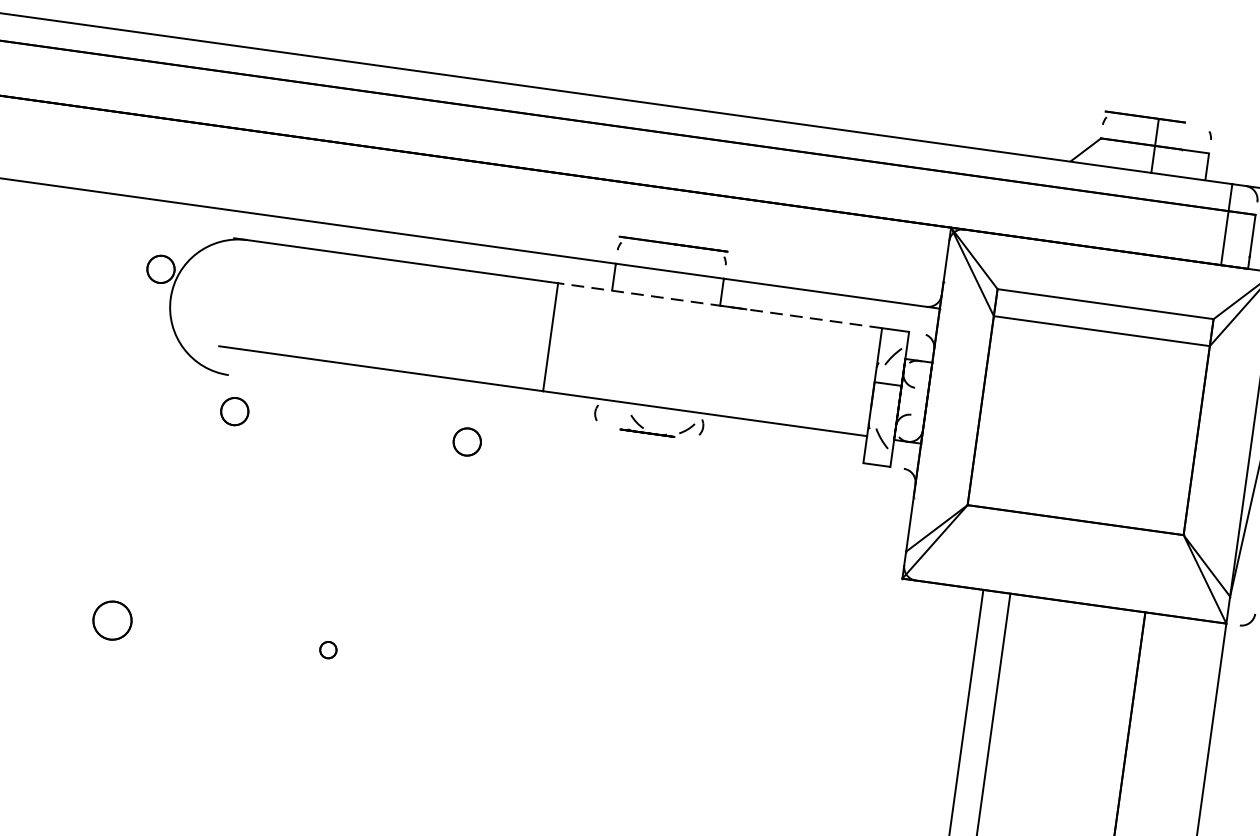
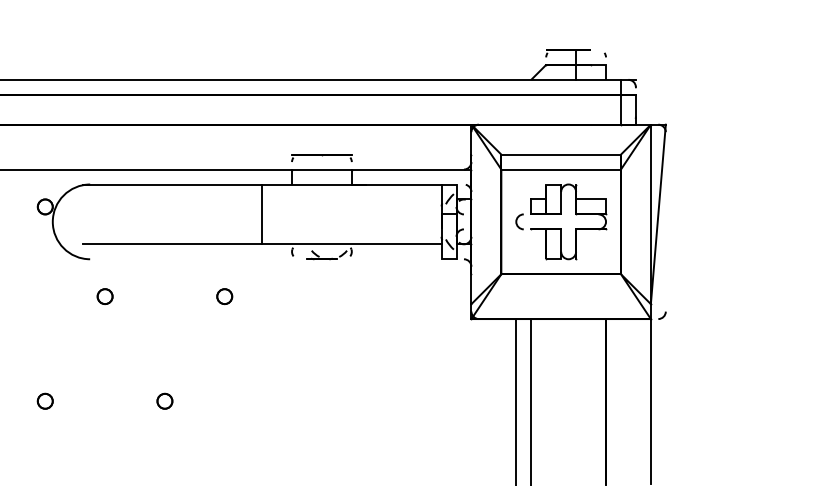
line: (719, 305) -> (351, 184), dashed -> solid
part: (233, 411) -> (104, 296), moved
part: (1091, 412) -> (561, 214), added
part: (466, 441) -> (224, 296), moved
part: (111, 618) -> (44, 400), size x0.71
part: (327, 648) -> (164, 400), size x1.67

